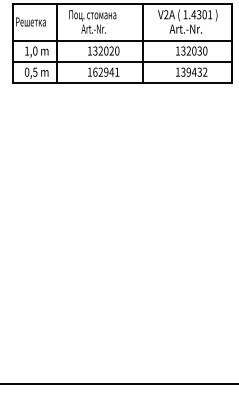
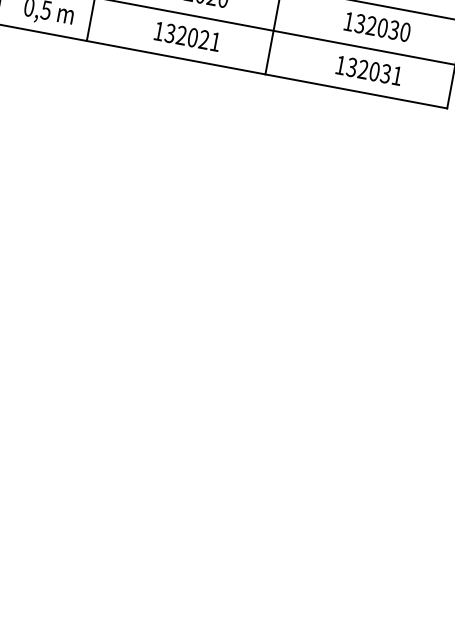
text: (103, 71) -> (187, 35), 162941 -> 132021
text: (196, 71) -> (379, 71), 139432 -> 132031

